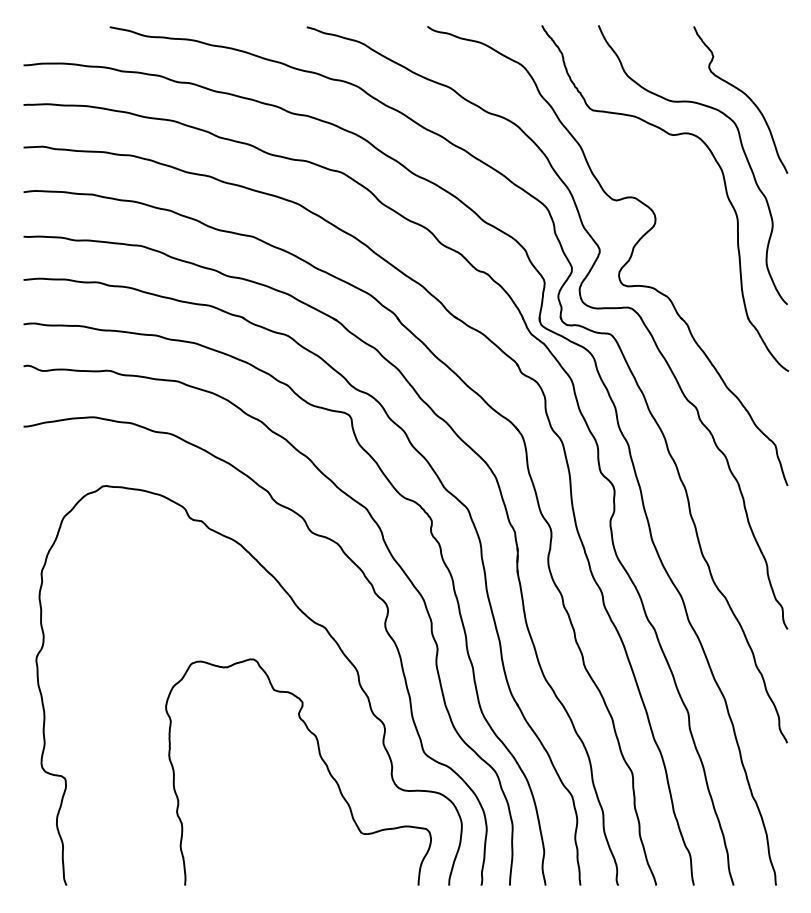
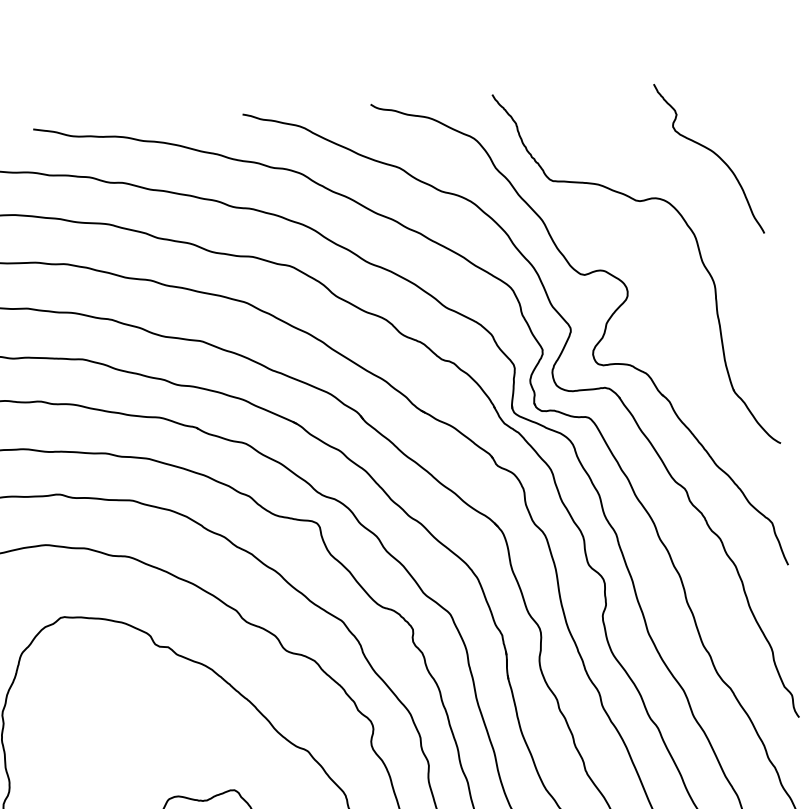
curve: (741, 147) -> (713, 209), removed

